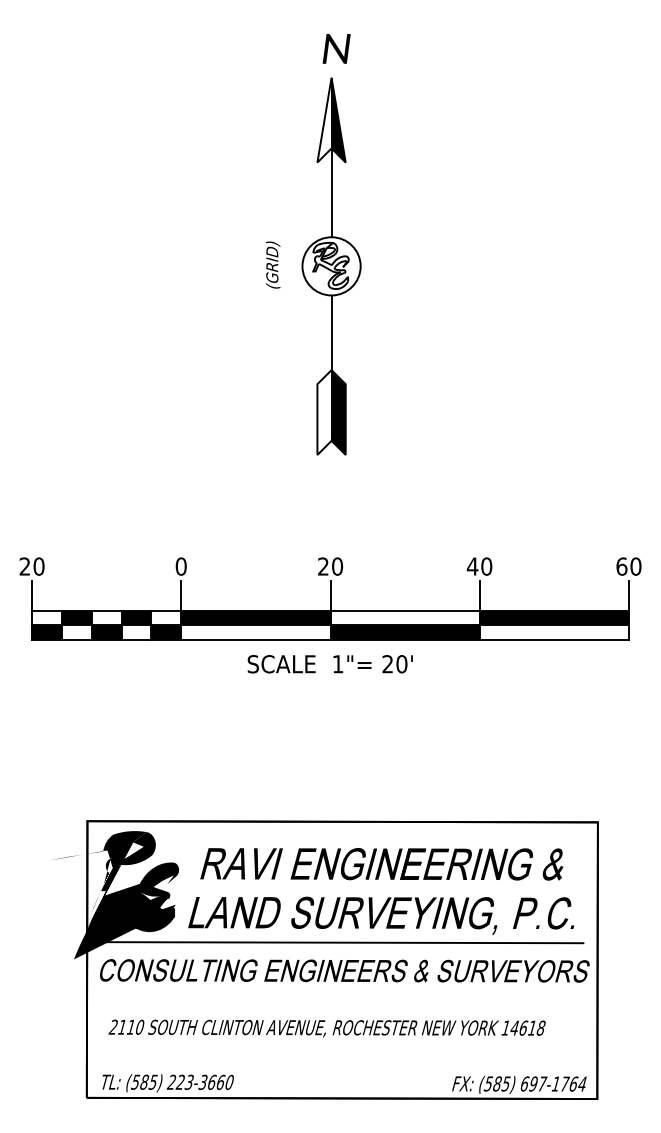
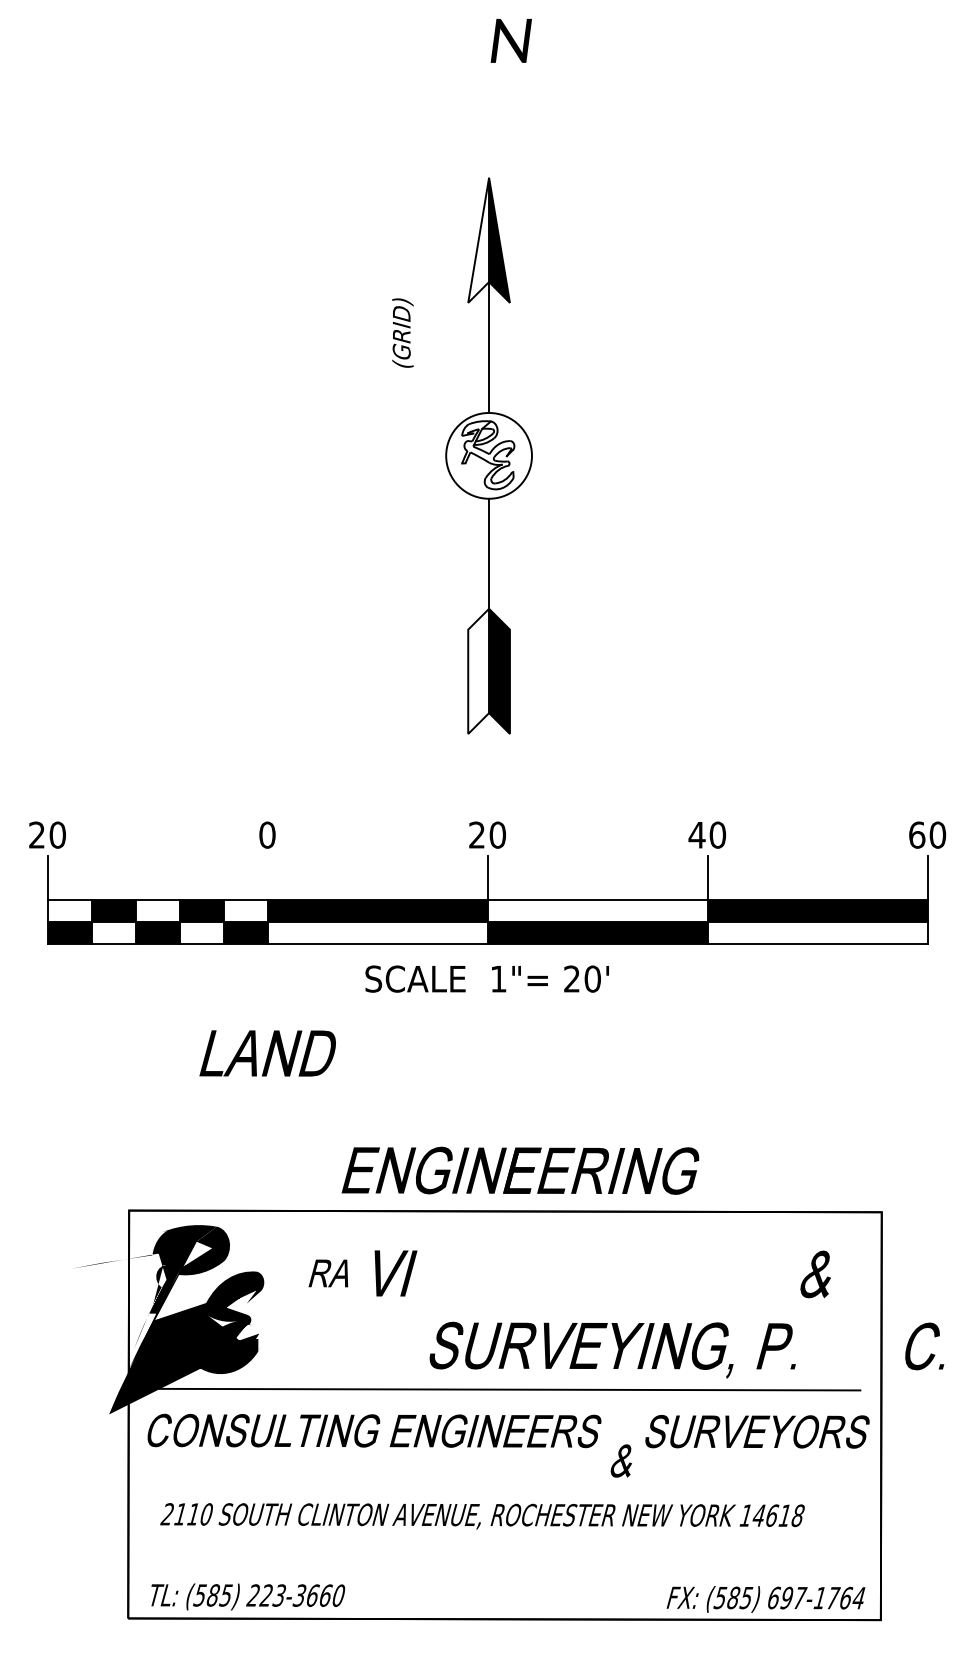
text: (336, 48) -> (511, 40), moved
text: (273, 264) -> (403, 332), moved
part: (331, 266) -> (488, 456), moved
line: (181, 595) -> (267, 877), removed
part: (222, 863) -> (328, 1272), size x0.6
part: (411, 864) -> (519, 1171), moved
part: (234, 912) -> (267, 1053), moved
part: (565, 918) -> (931, 1353), moved
part: (421, 970) -> (621, 1460), moved

